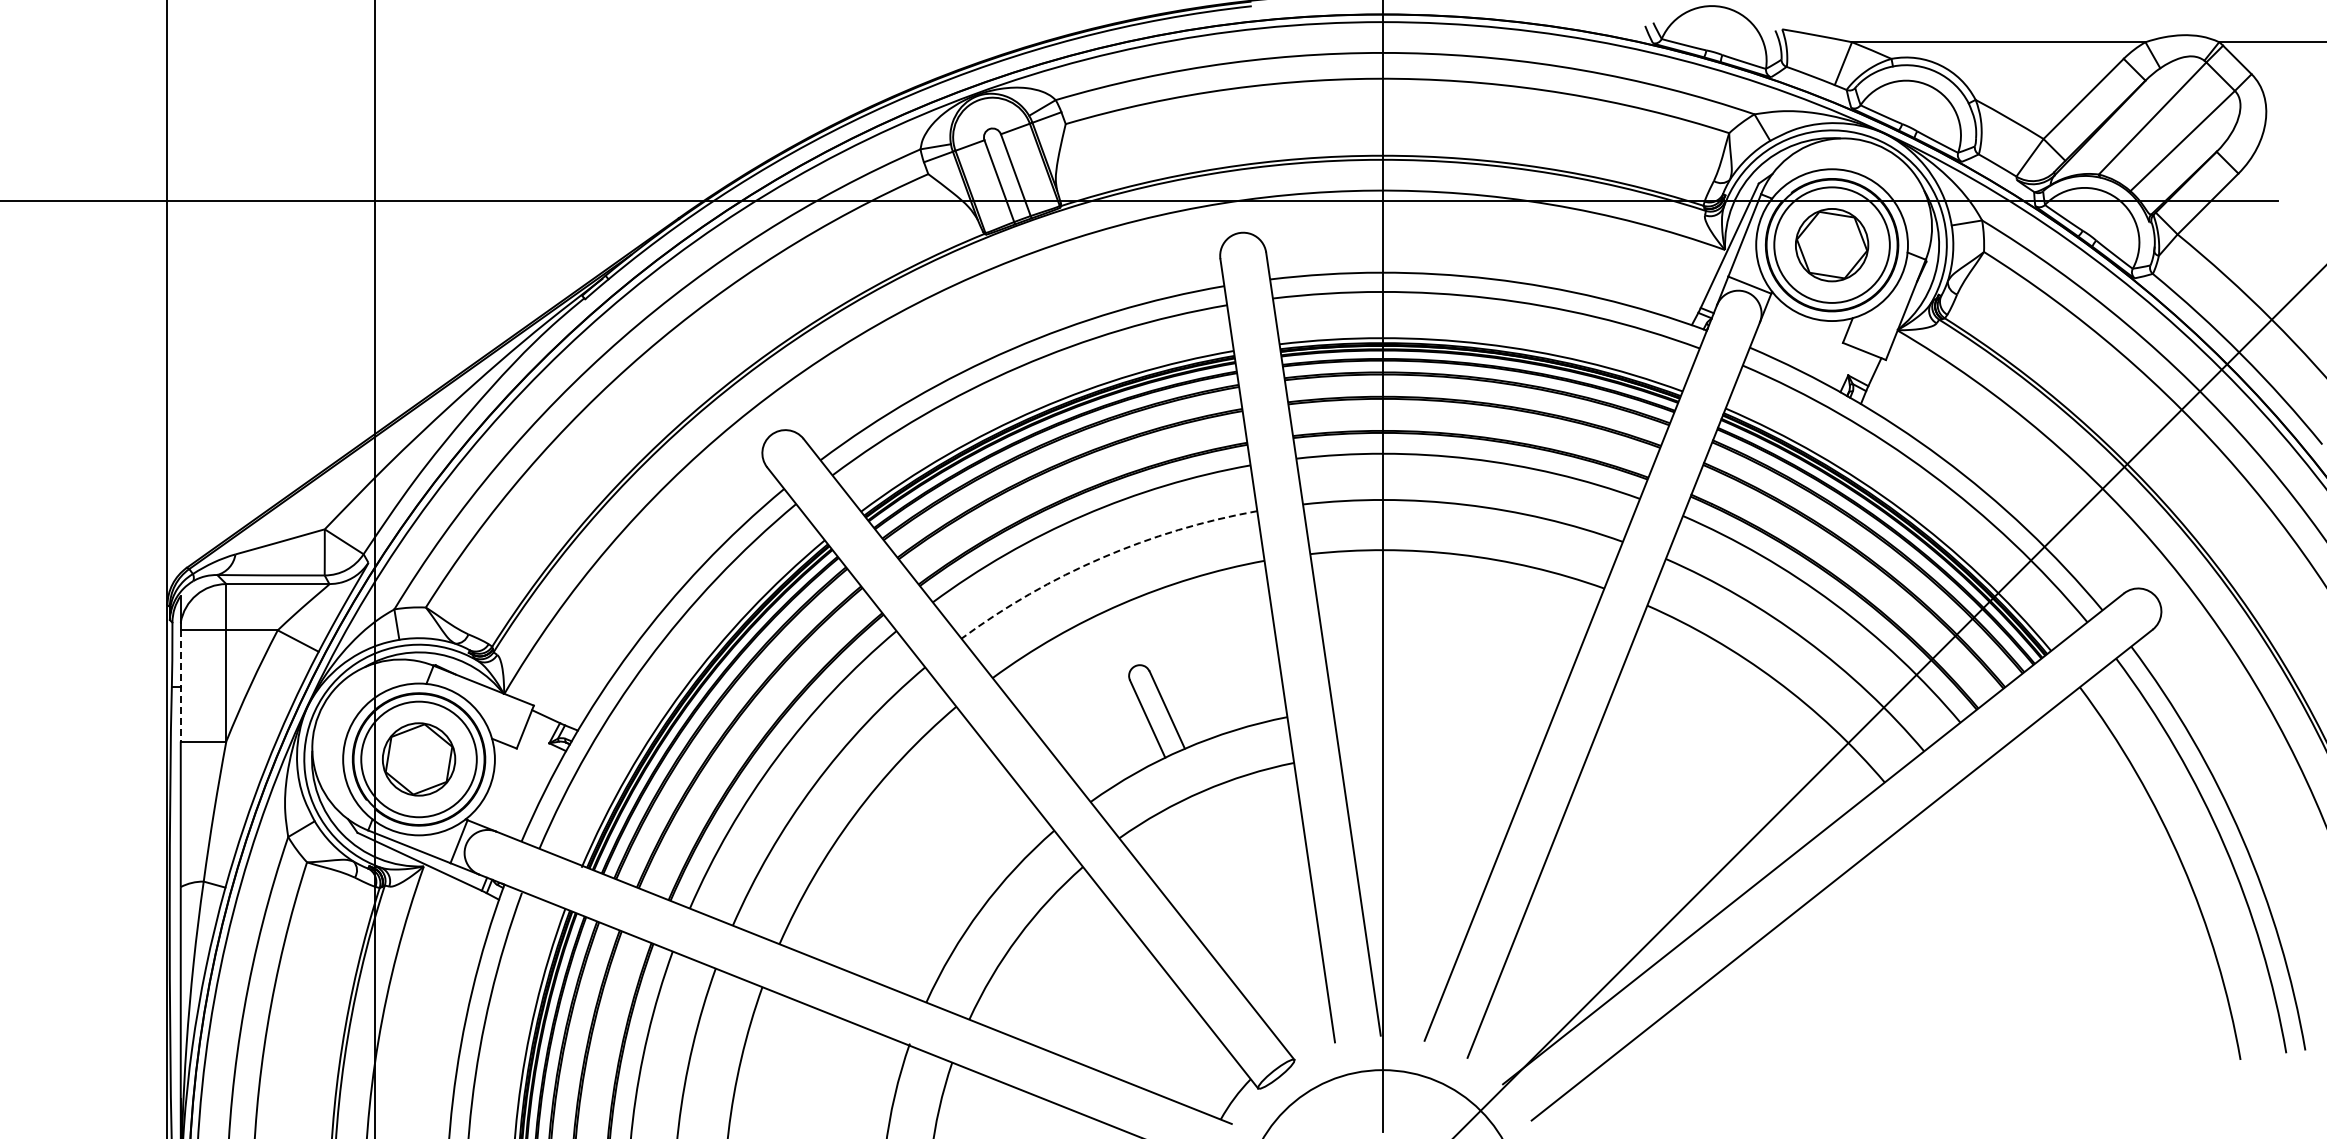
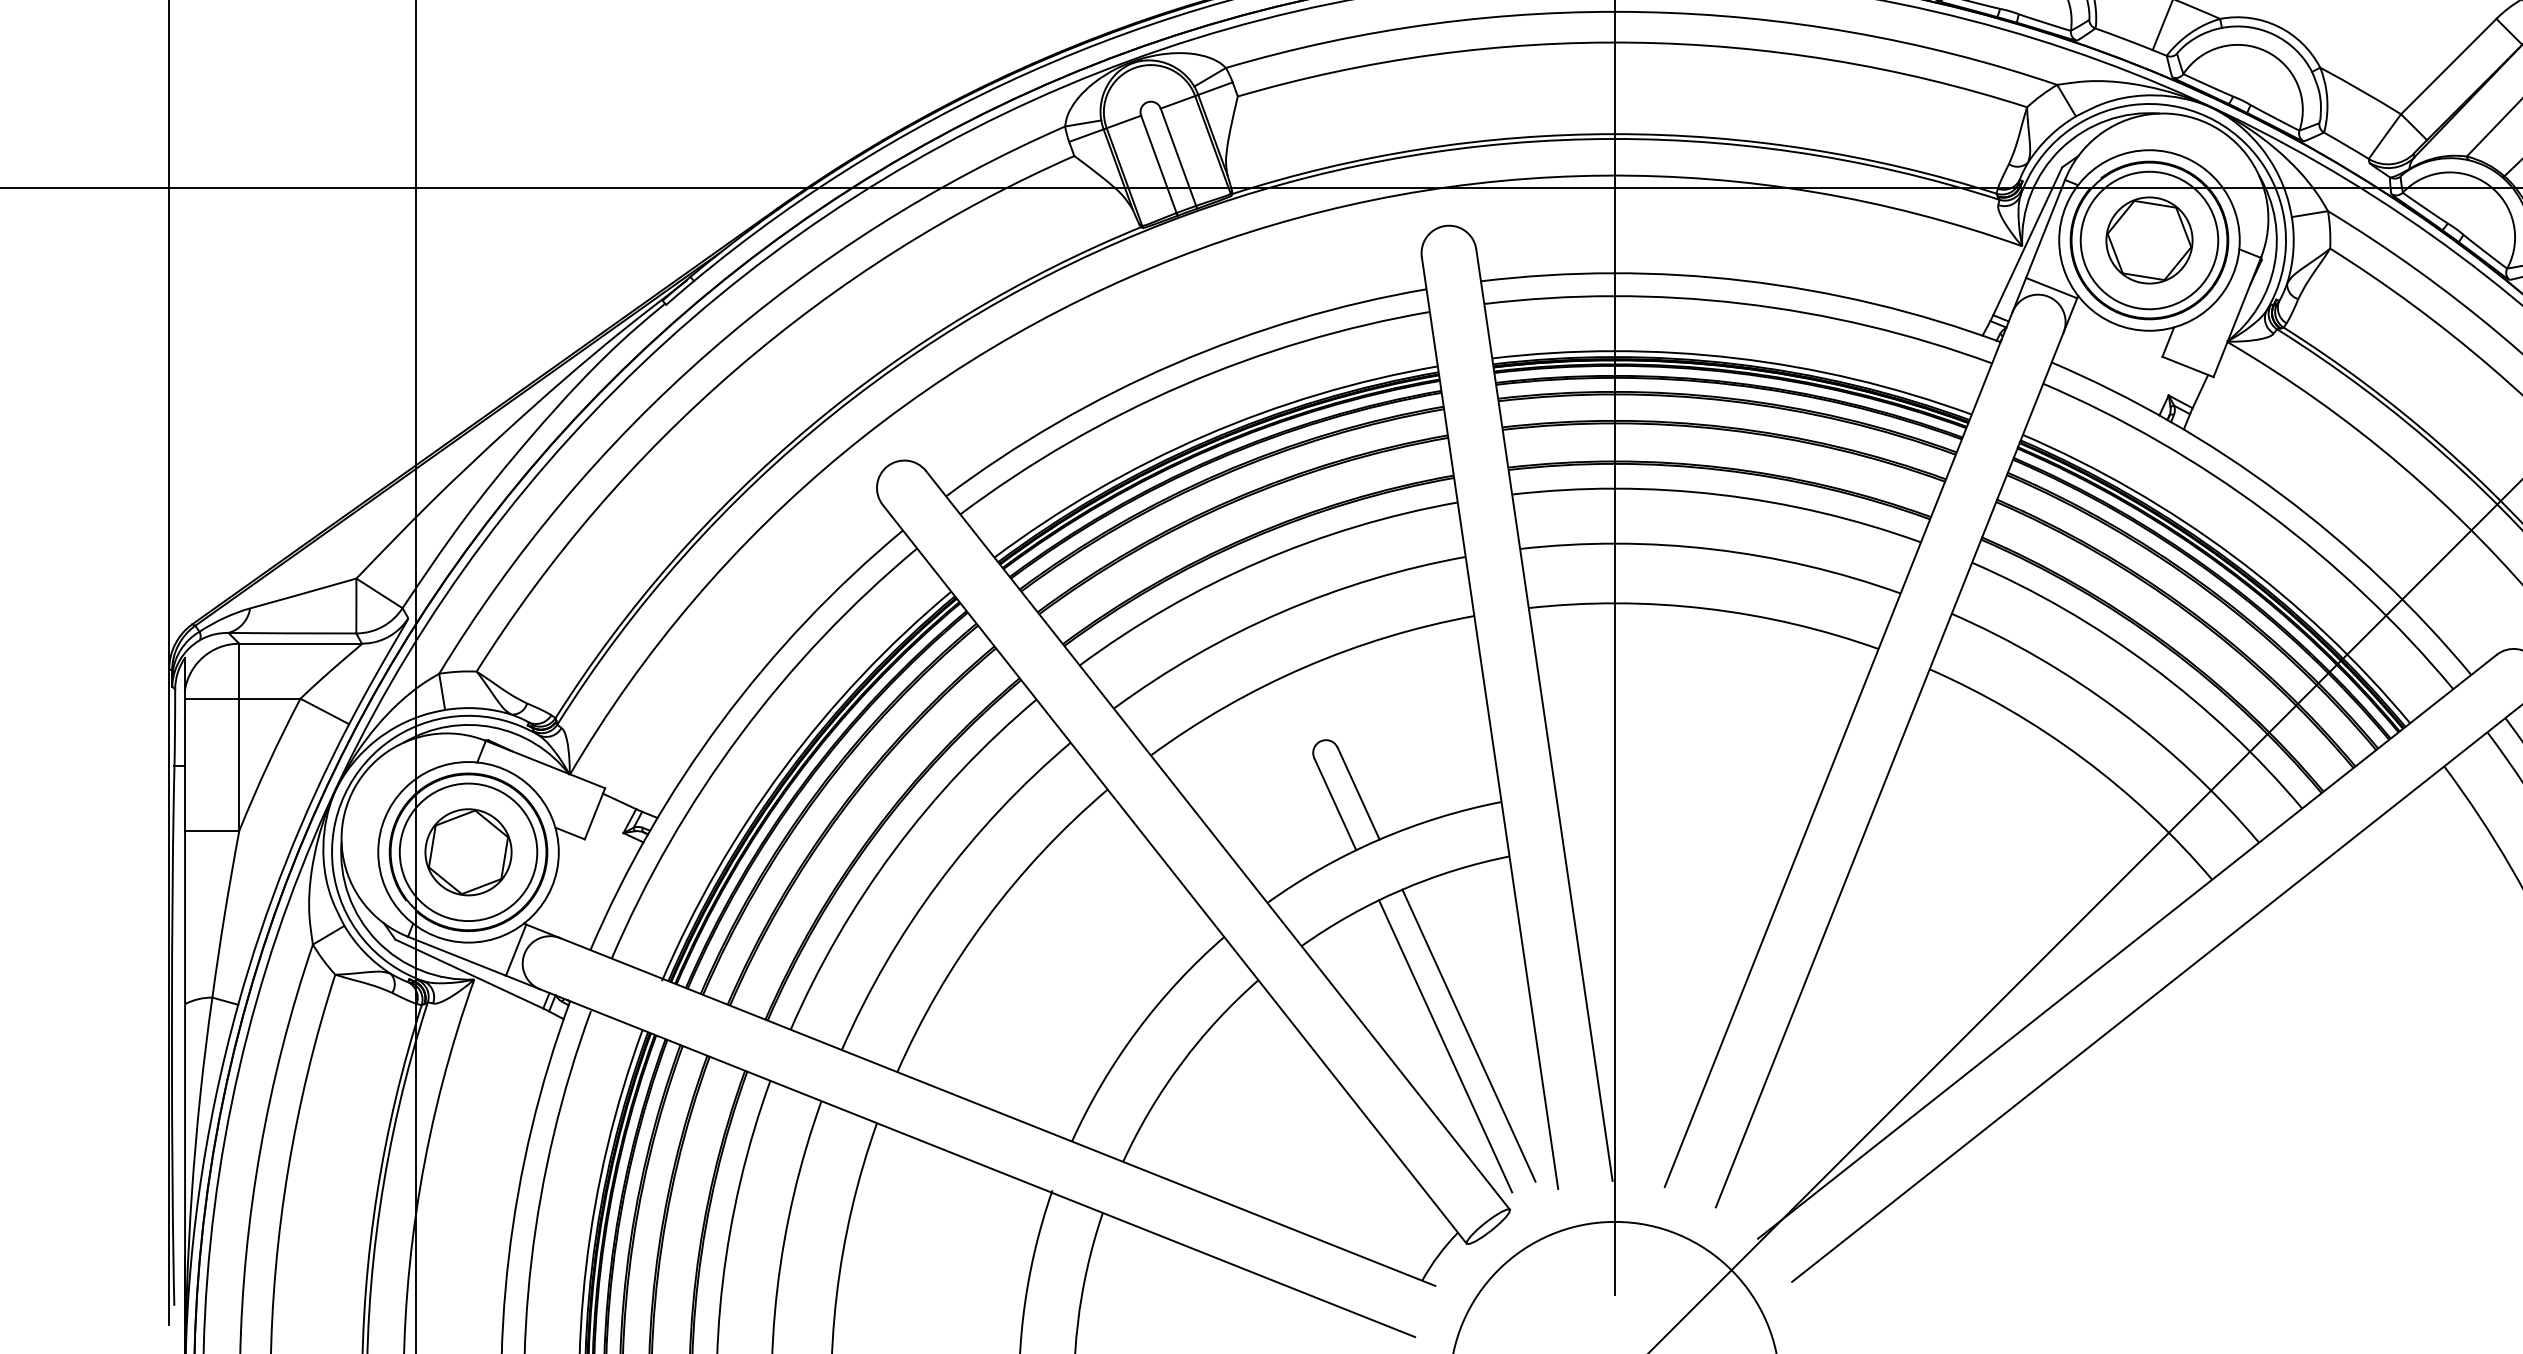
arc: (1102, 557) -> (1281, 612), dashed -> solid
line: (180, 685) -> (184, 764), dashed -> solid
line: (1259, 913) -> (1468, 1035), added
line: (1240, 922) -> (1445, 1046), added

